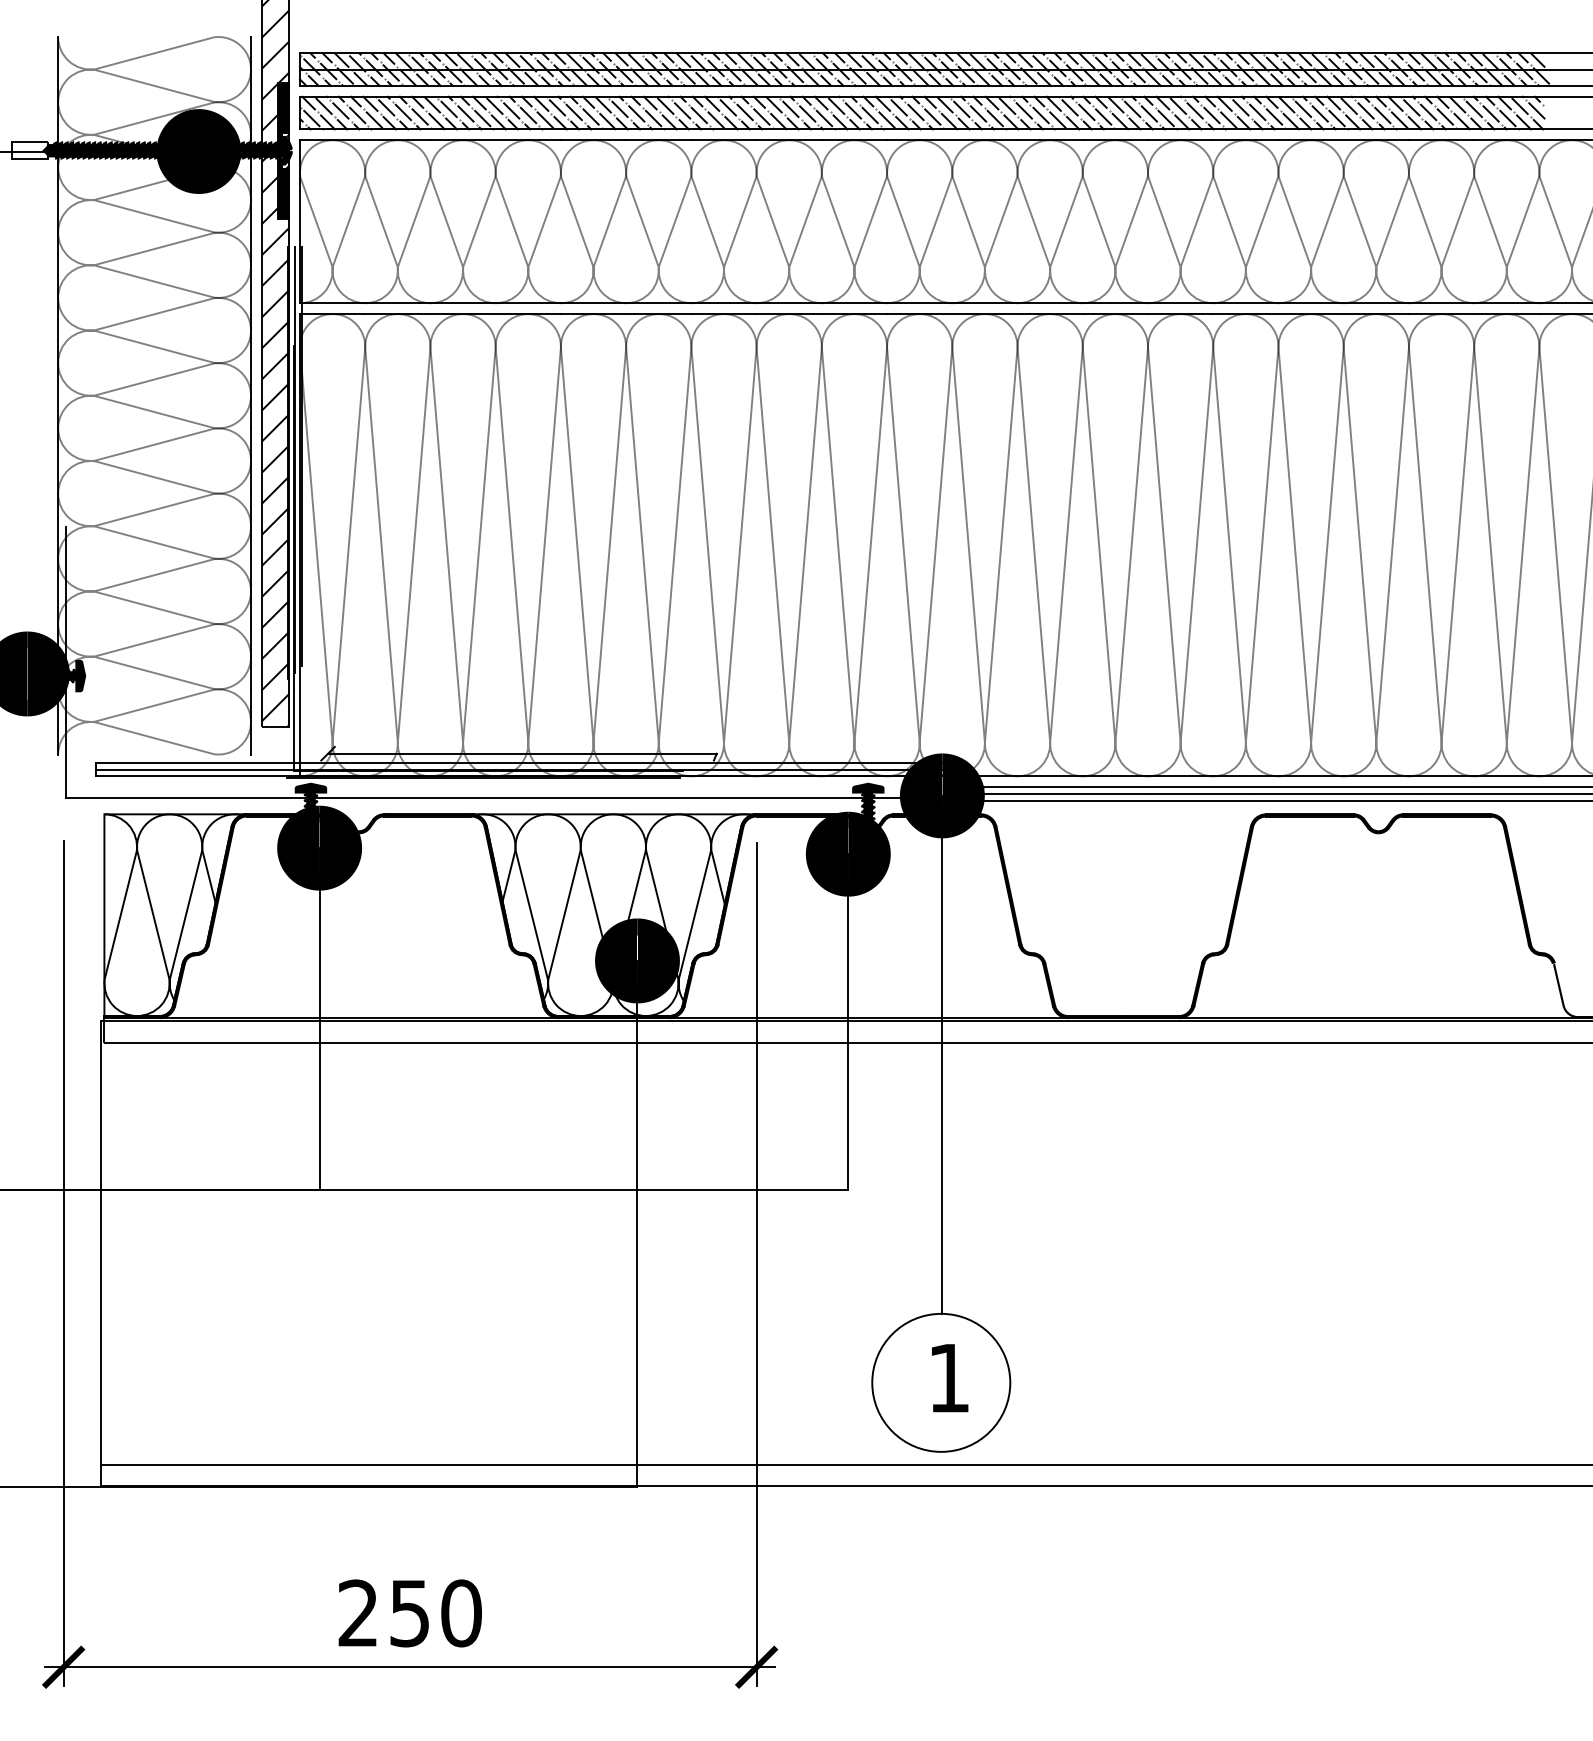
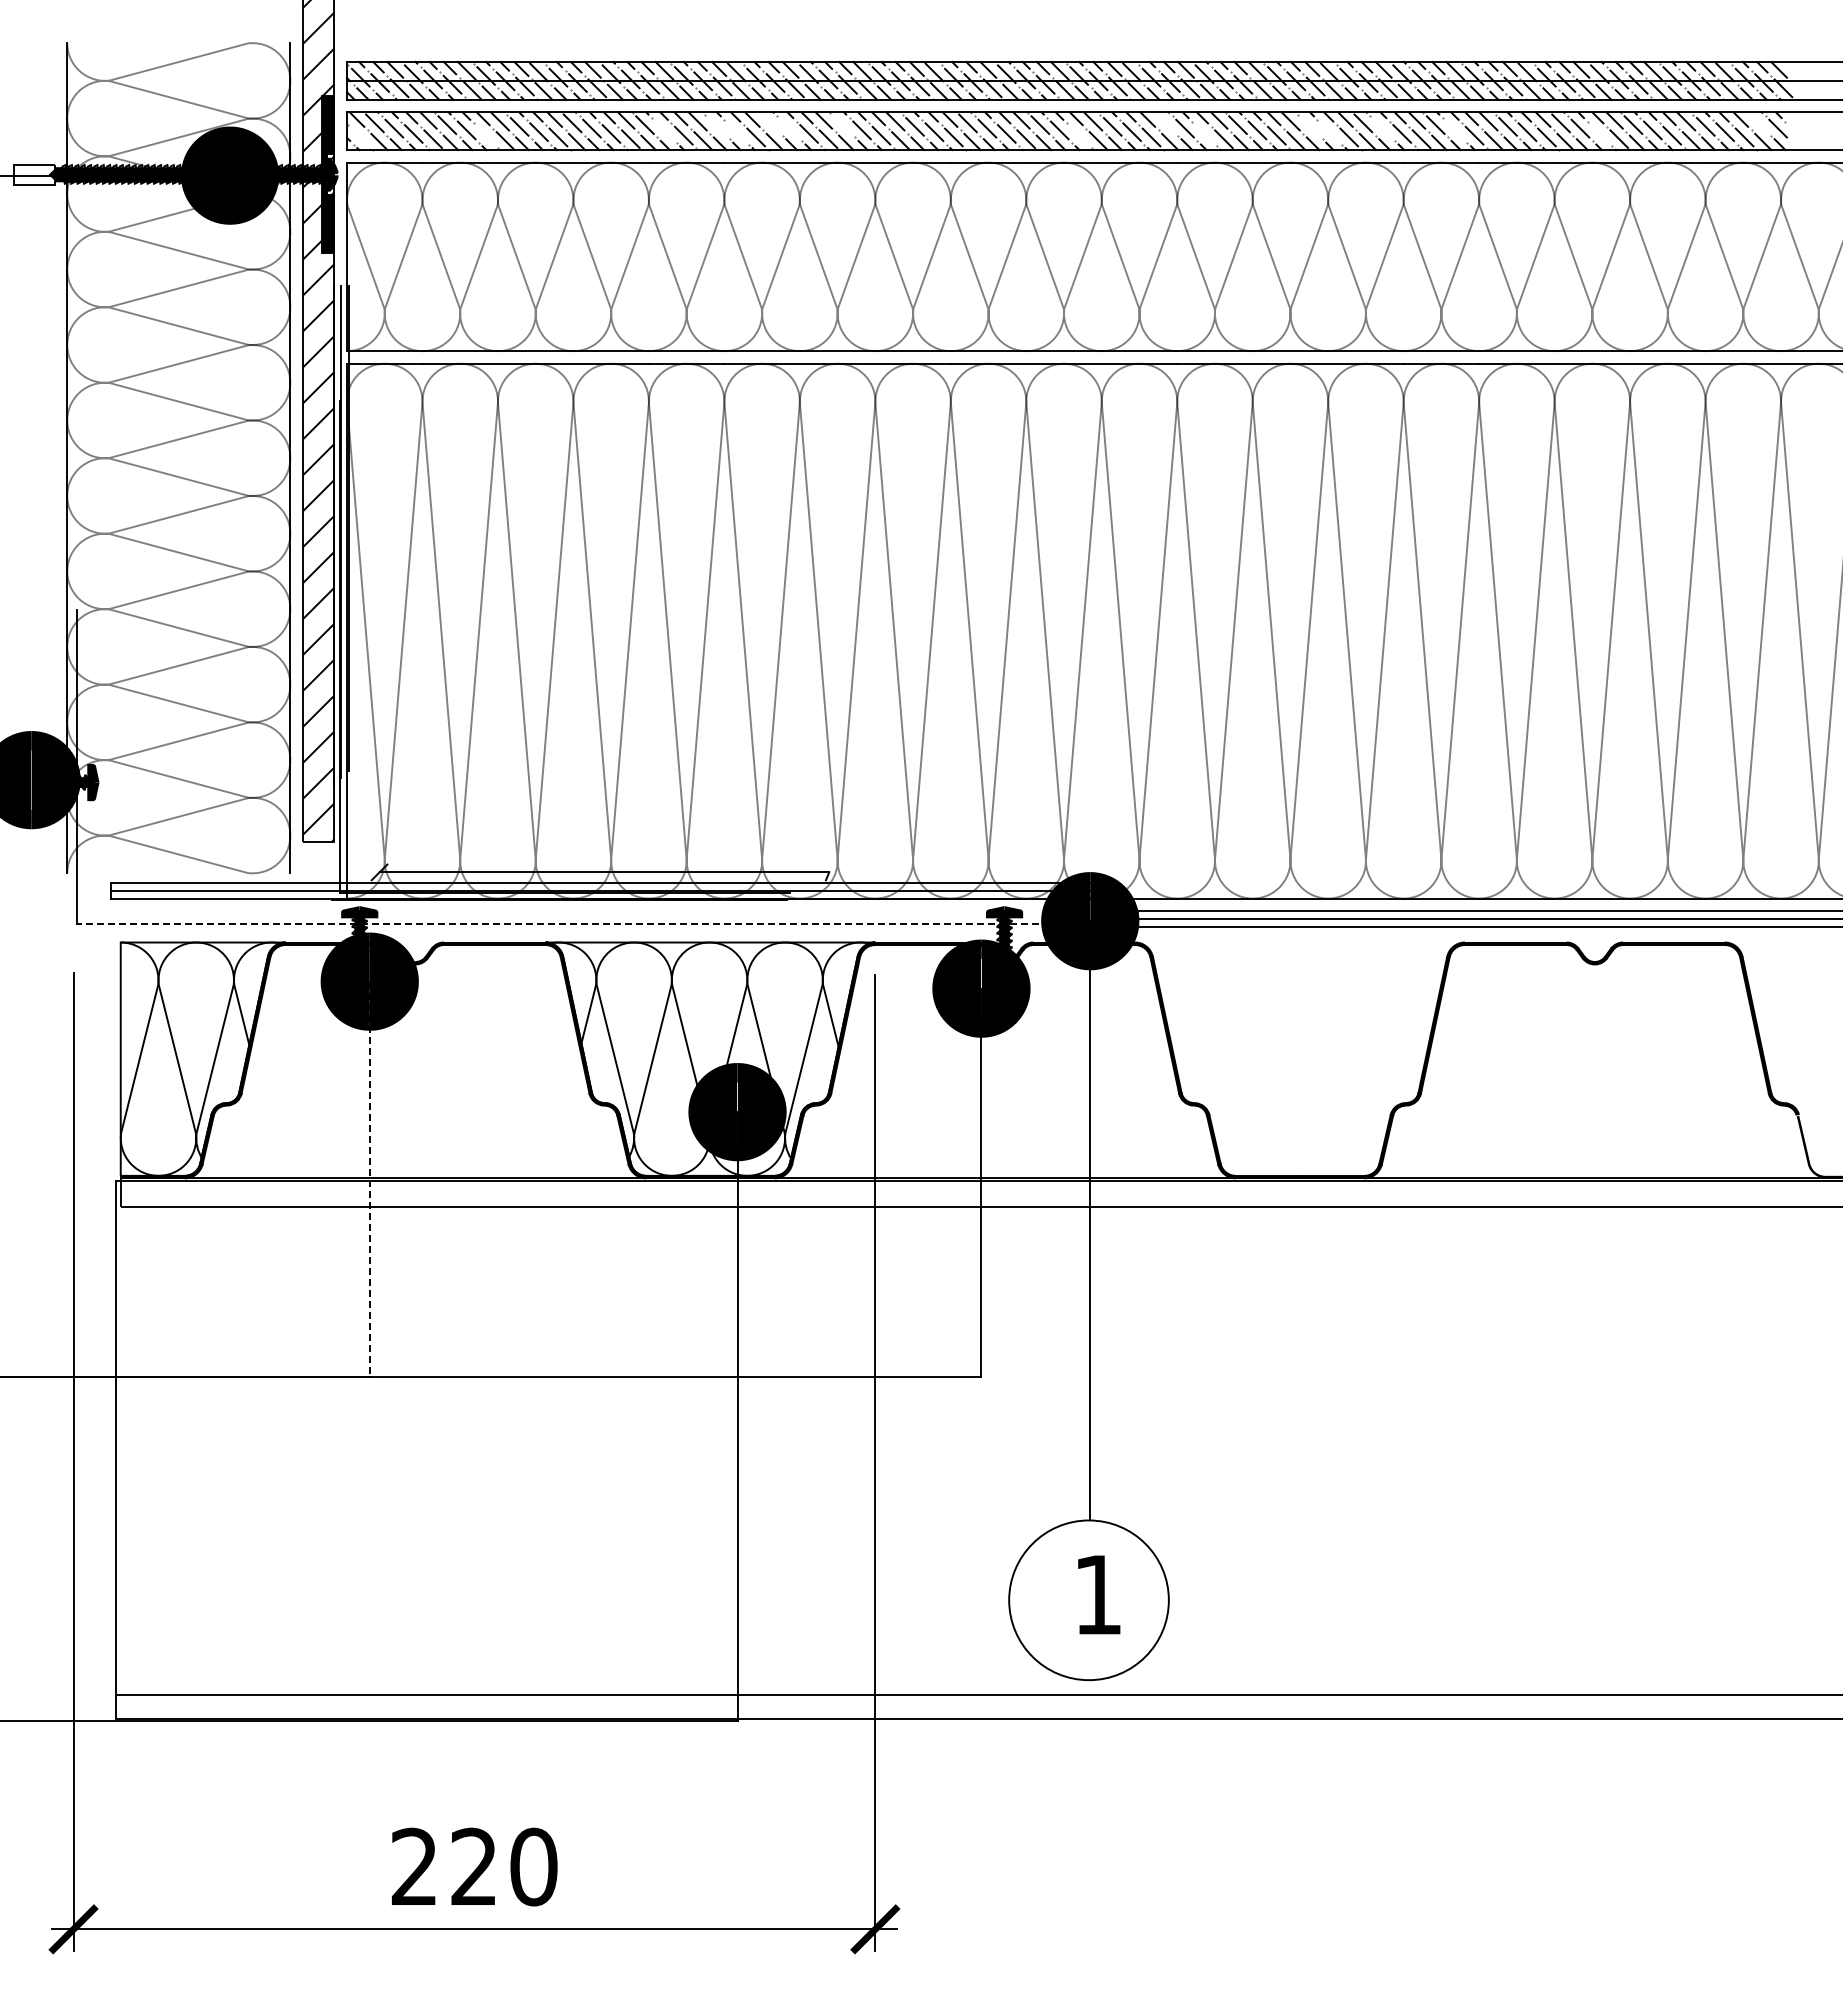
line: (665, 106) -> (770, 123), removed
line: (1007, 106) -> (1165, 123), removed
line: (1519, 106) -> (1758, 123), removed
line: (728, 107) -> (842, 124), removed
line: (620, 109) -> (717, 126), removed
line: (1132, 109) -> (1310, 126), removed
line: (682, 110) -> (789, 128), removed
line: (1194, 110) -> (1382, 128), removed
line: (574, 112) -> (664, 130), removed
line: (1257, 112) -> (1454, 130), removed
line: (636, 114) -> (736, 132), removed
line: (1149, 114) -> (1329, 132), removed
line: (1041, 115) -> (1204, 133), removed
line: (1382, 115) -> (1599, 133), removed
line: (419, 116) -> (485, 135), removed
line: (932, 116) -> (1078, 135), removed
line: (311, 118) -> (360, 137), removed
line: (510, 797) -> (590, 923), solid -> dashed
line: (319, 1019) -> (369, 1179), solid -> dashed
text: (409, 1612) -> (473, 1866), 250 -> 220

